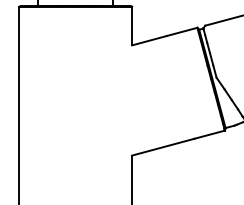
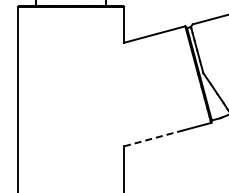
line: (163, 147) -> (153, 138), solid -> dashed

